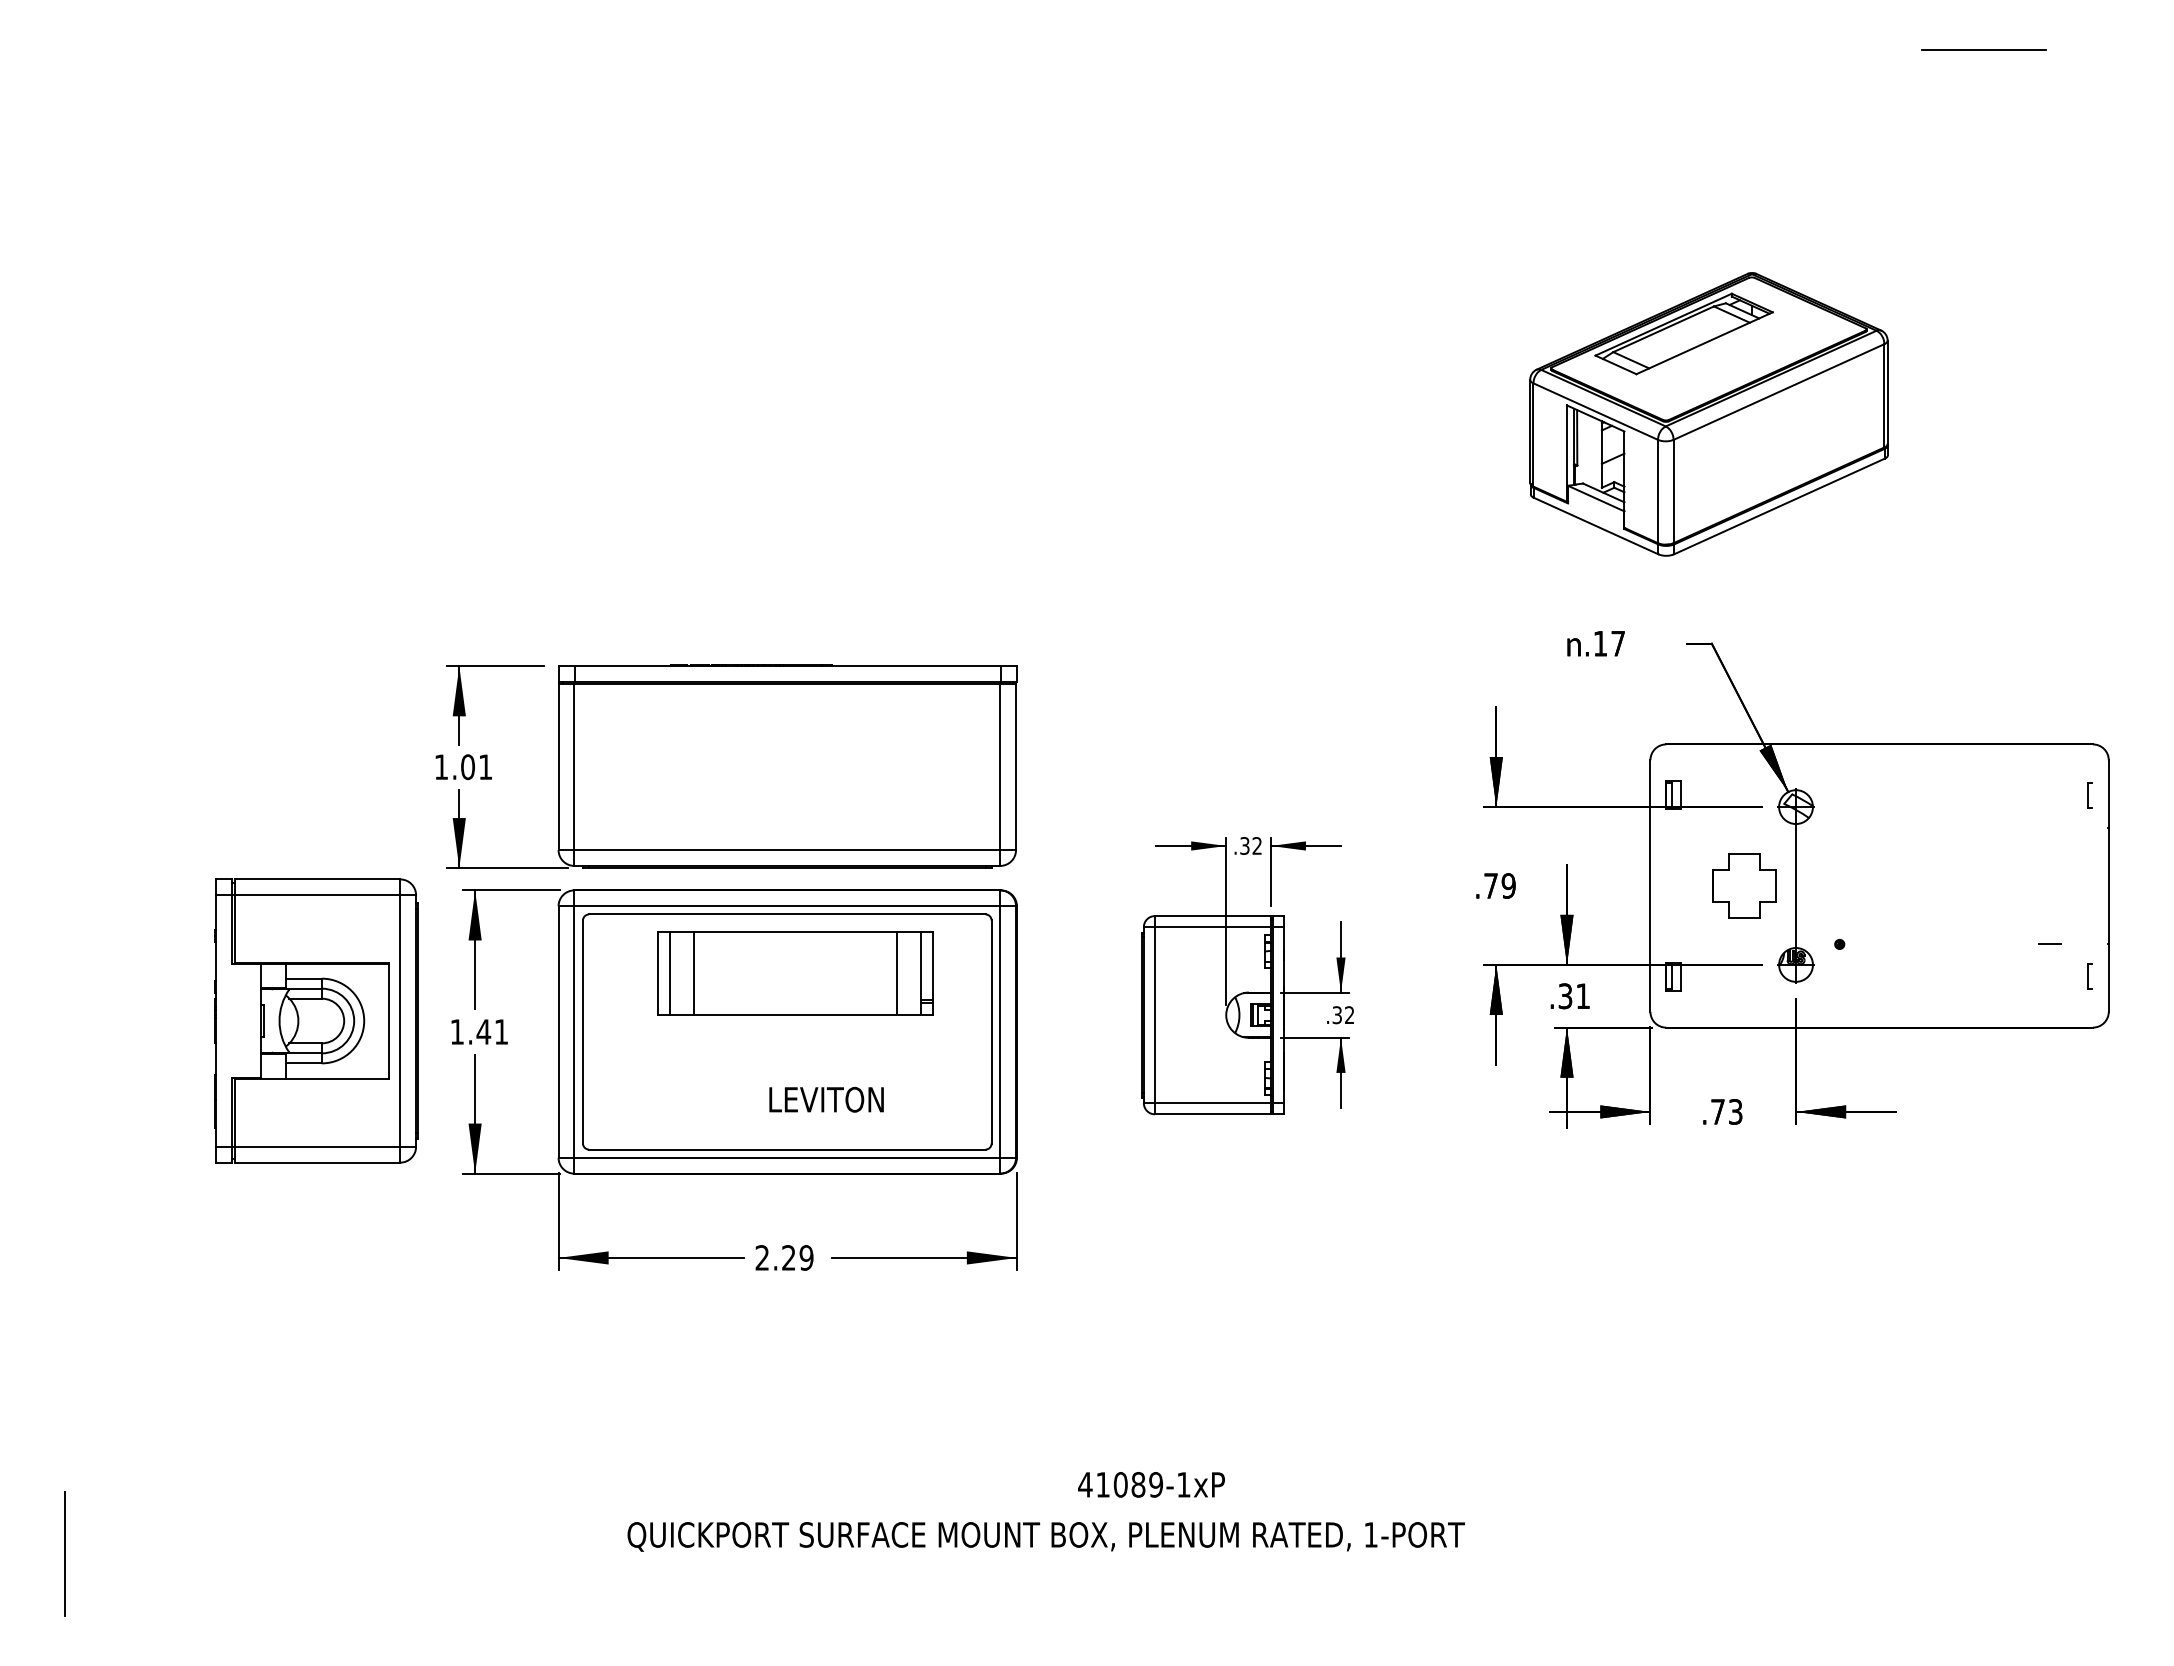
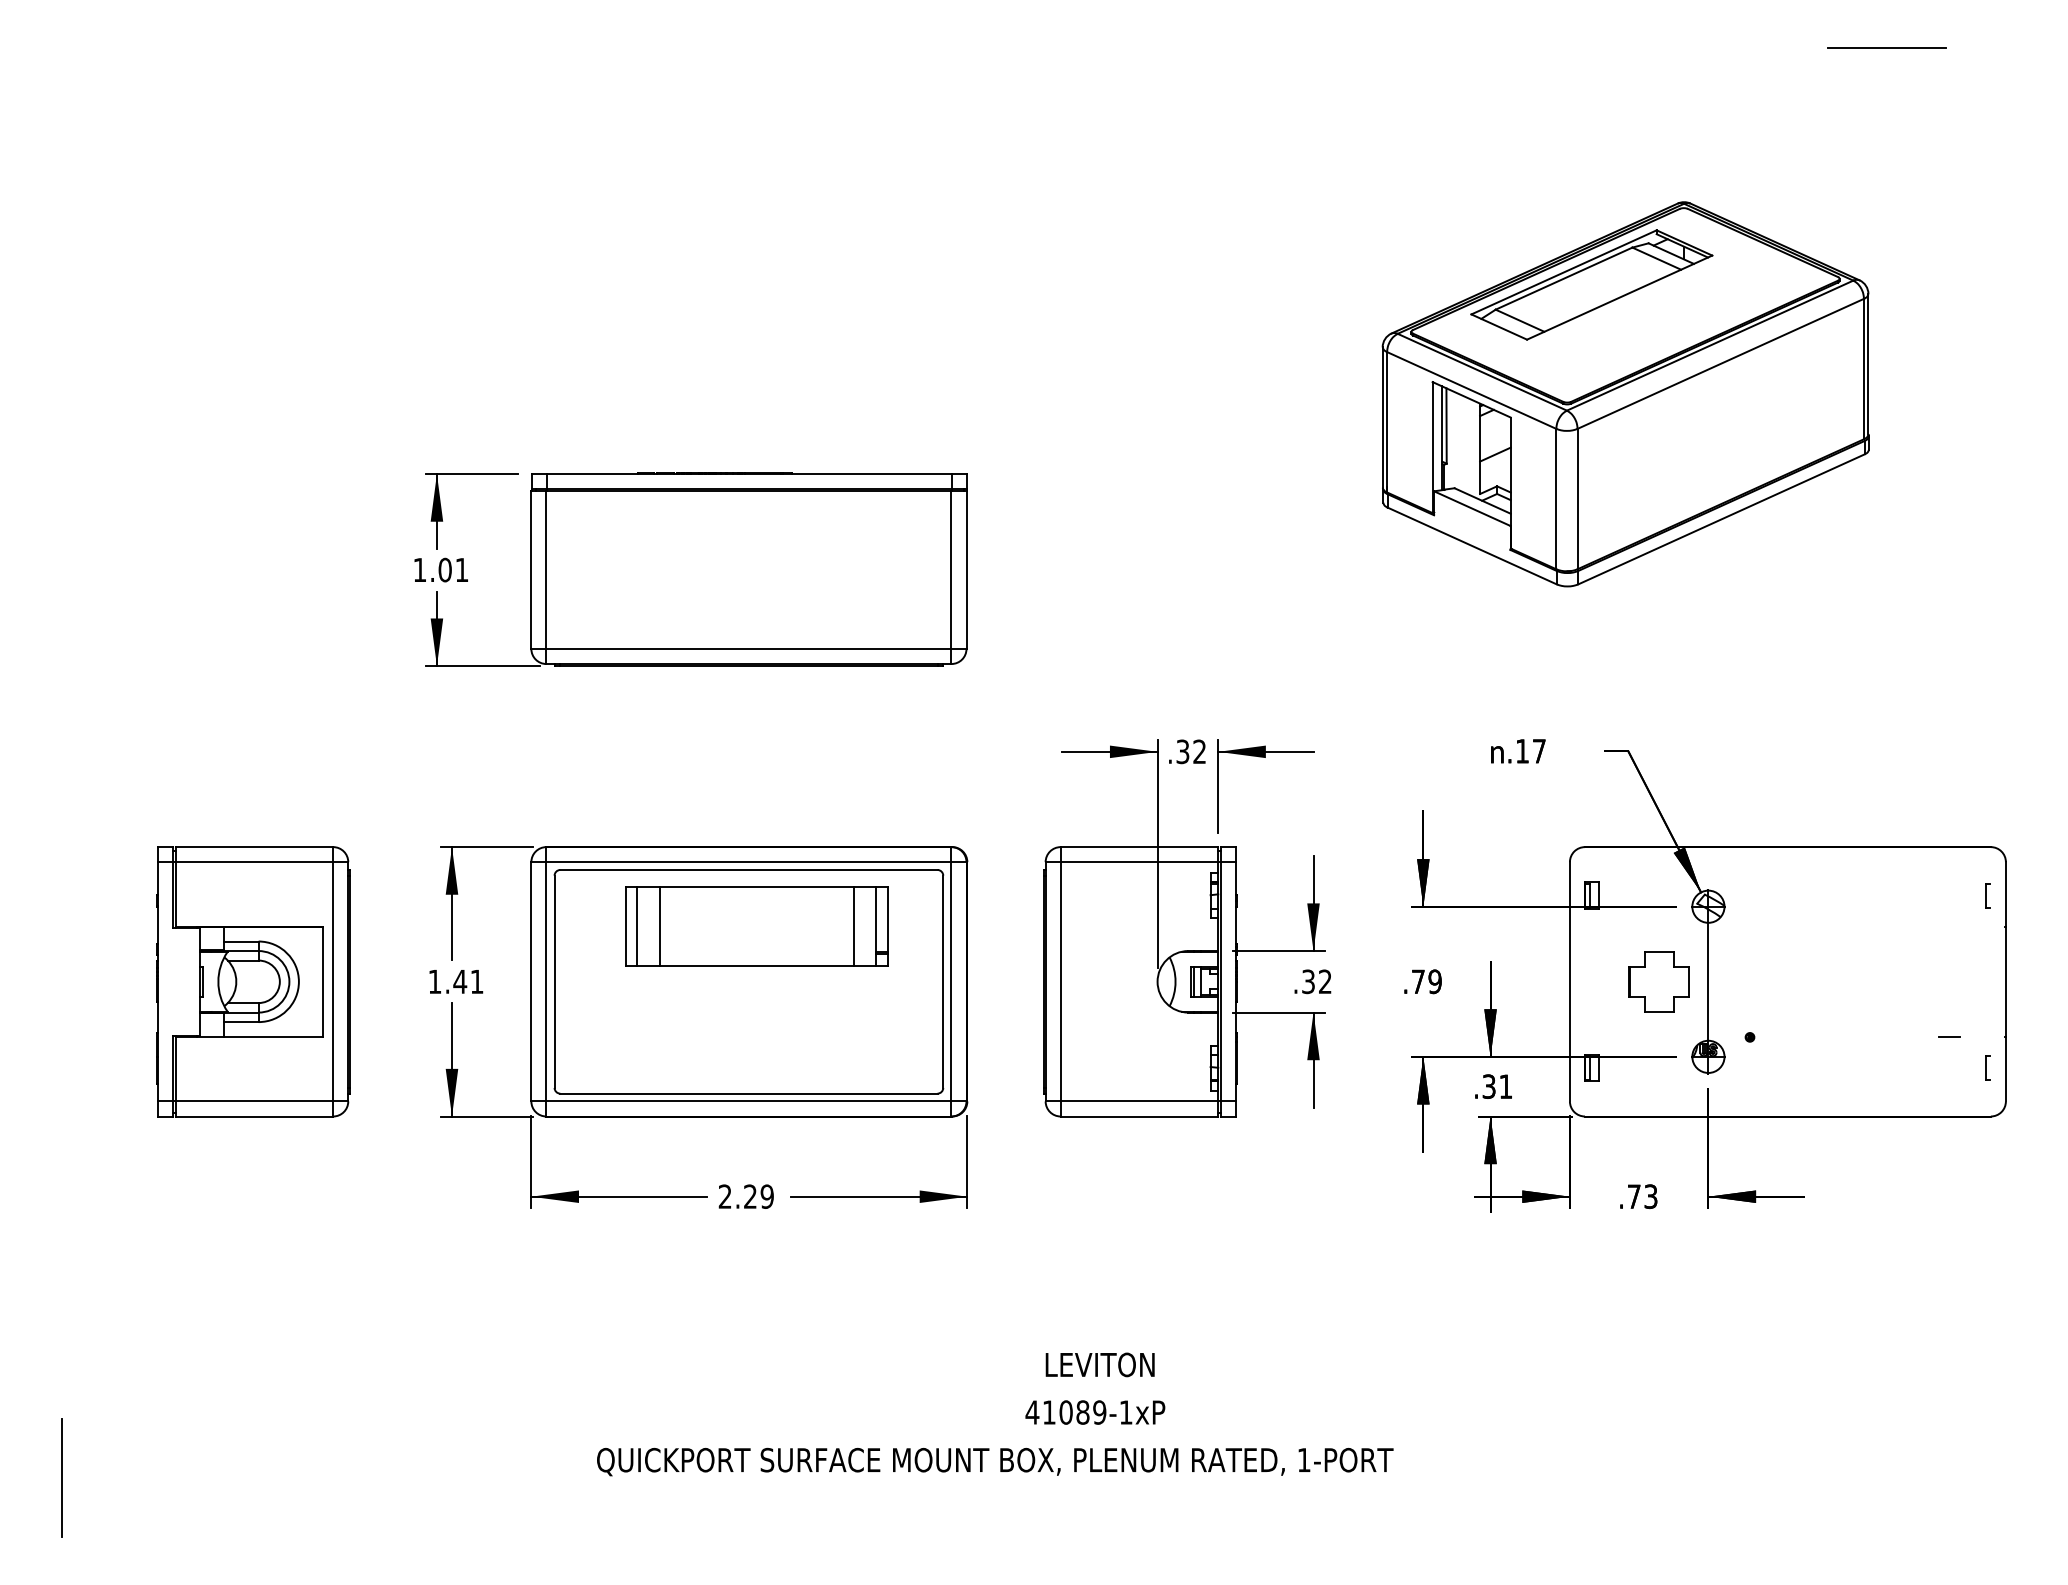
part: (1708, 414) -> (1625, 394), size x1.43
part: (726, 766) -> (691, 569), moved
part: (1792, 879) -> (1705, 975), moved
part: (1247, 975) -> (1186, 928), size x1.43
part: (316, 1020) -> (253, 981), moved
text: (826, 1099) -> (1100, 1364), moved

